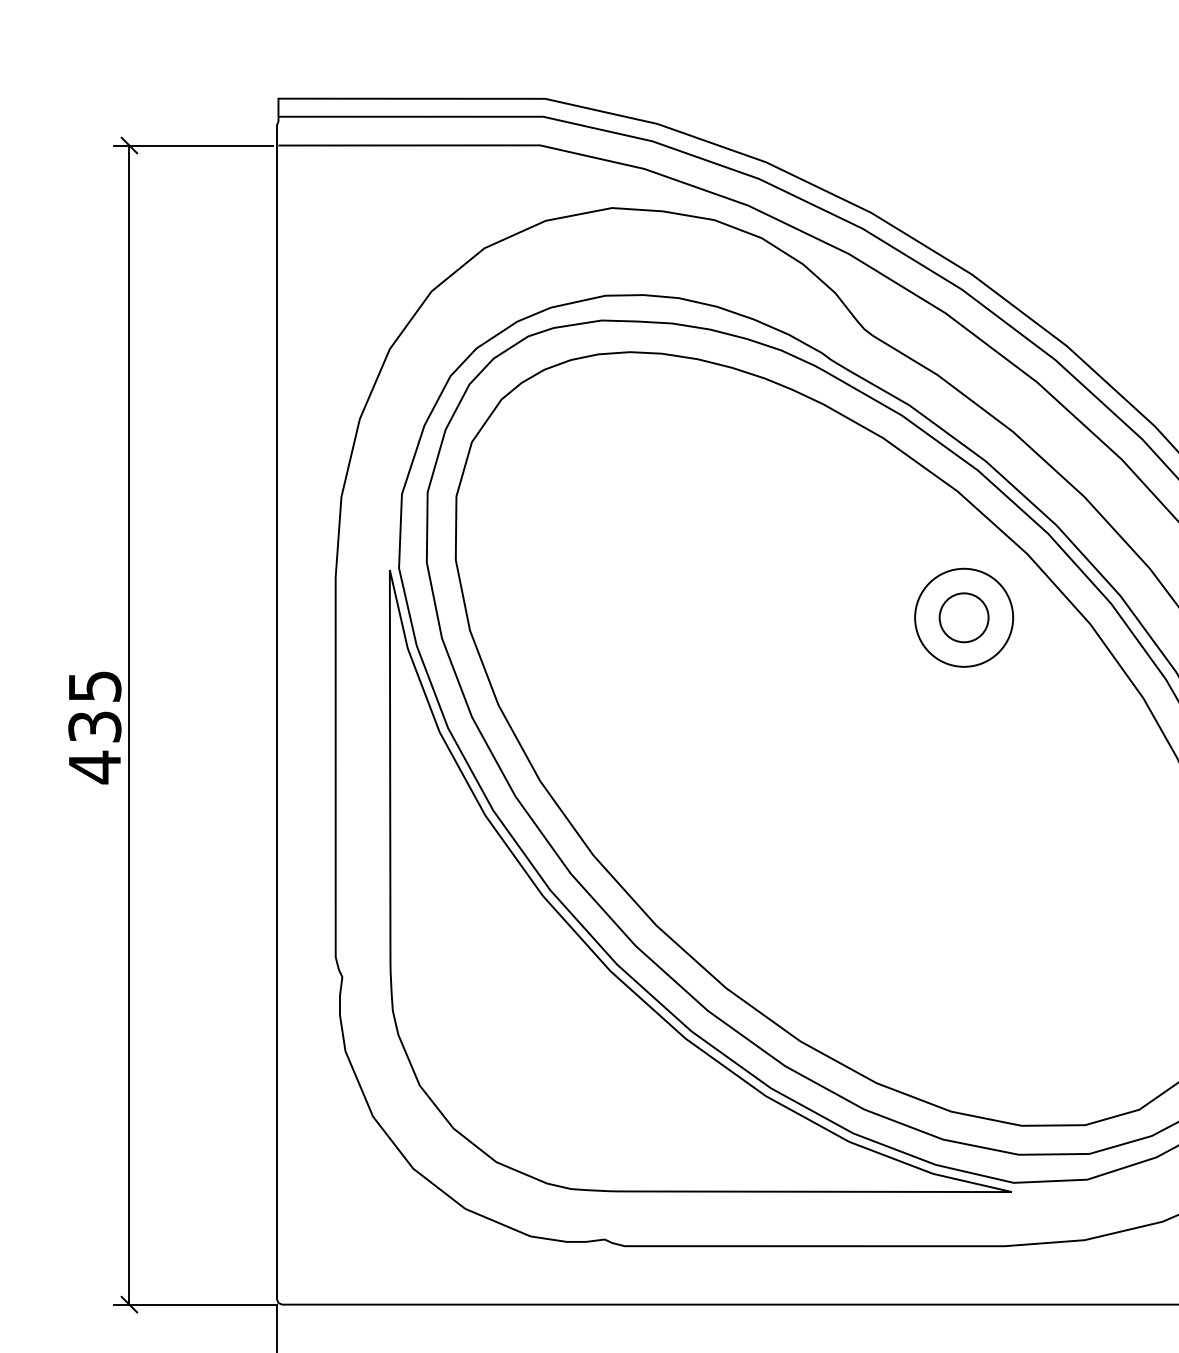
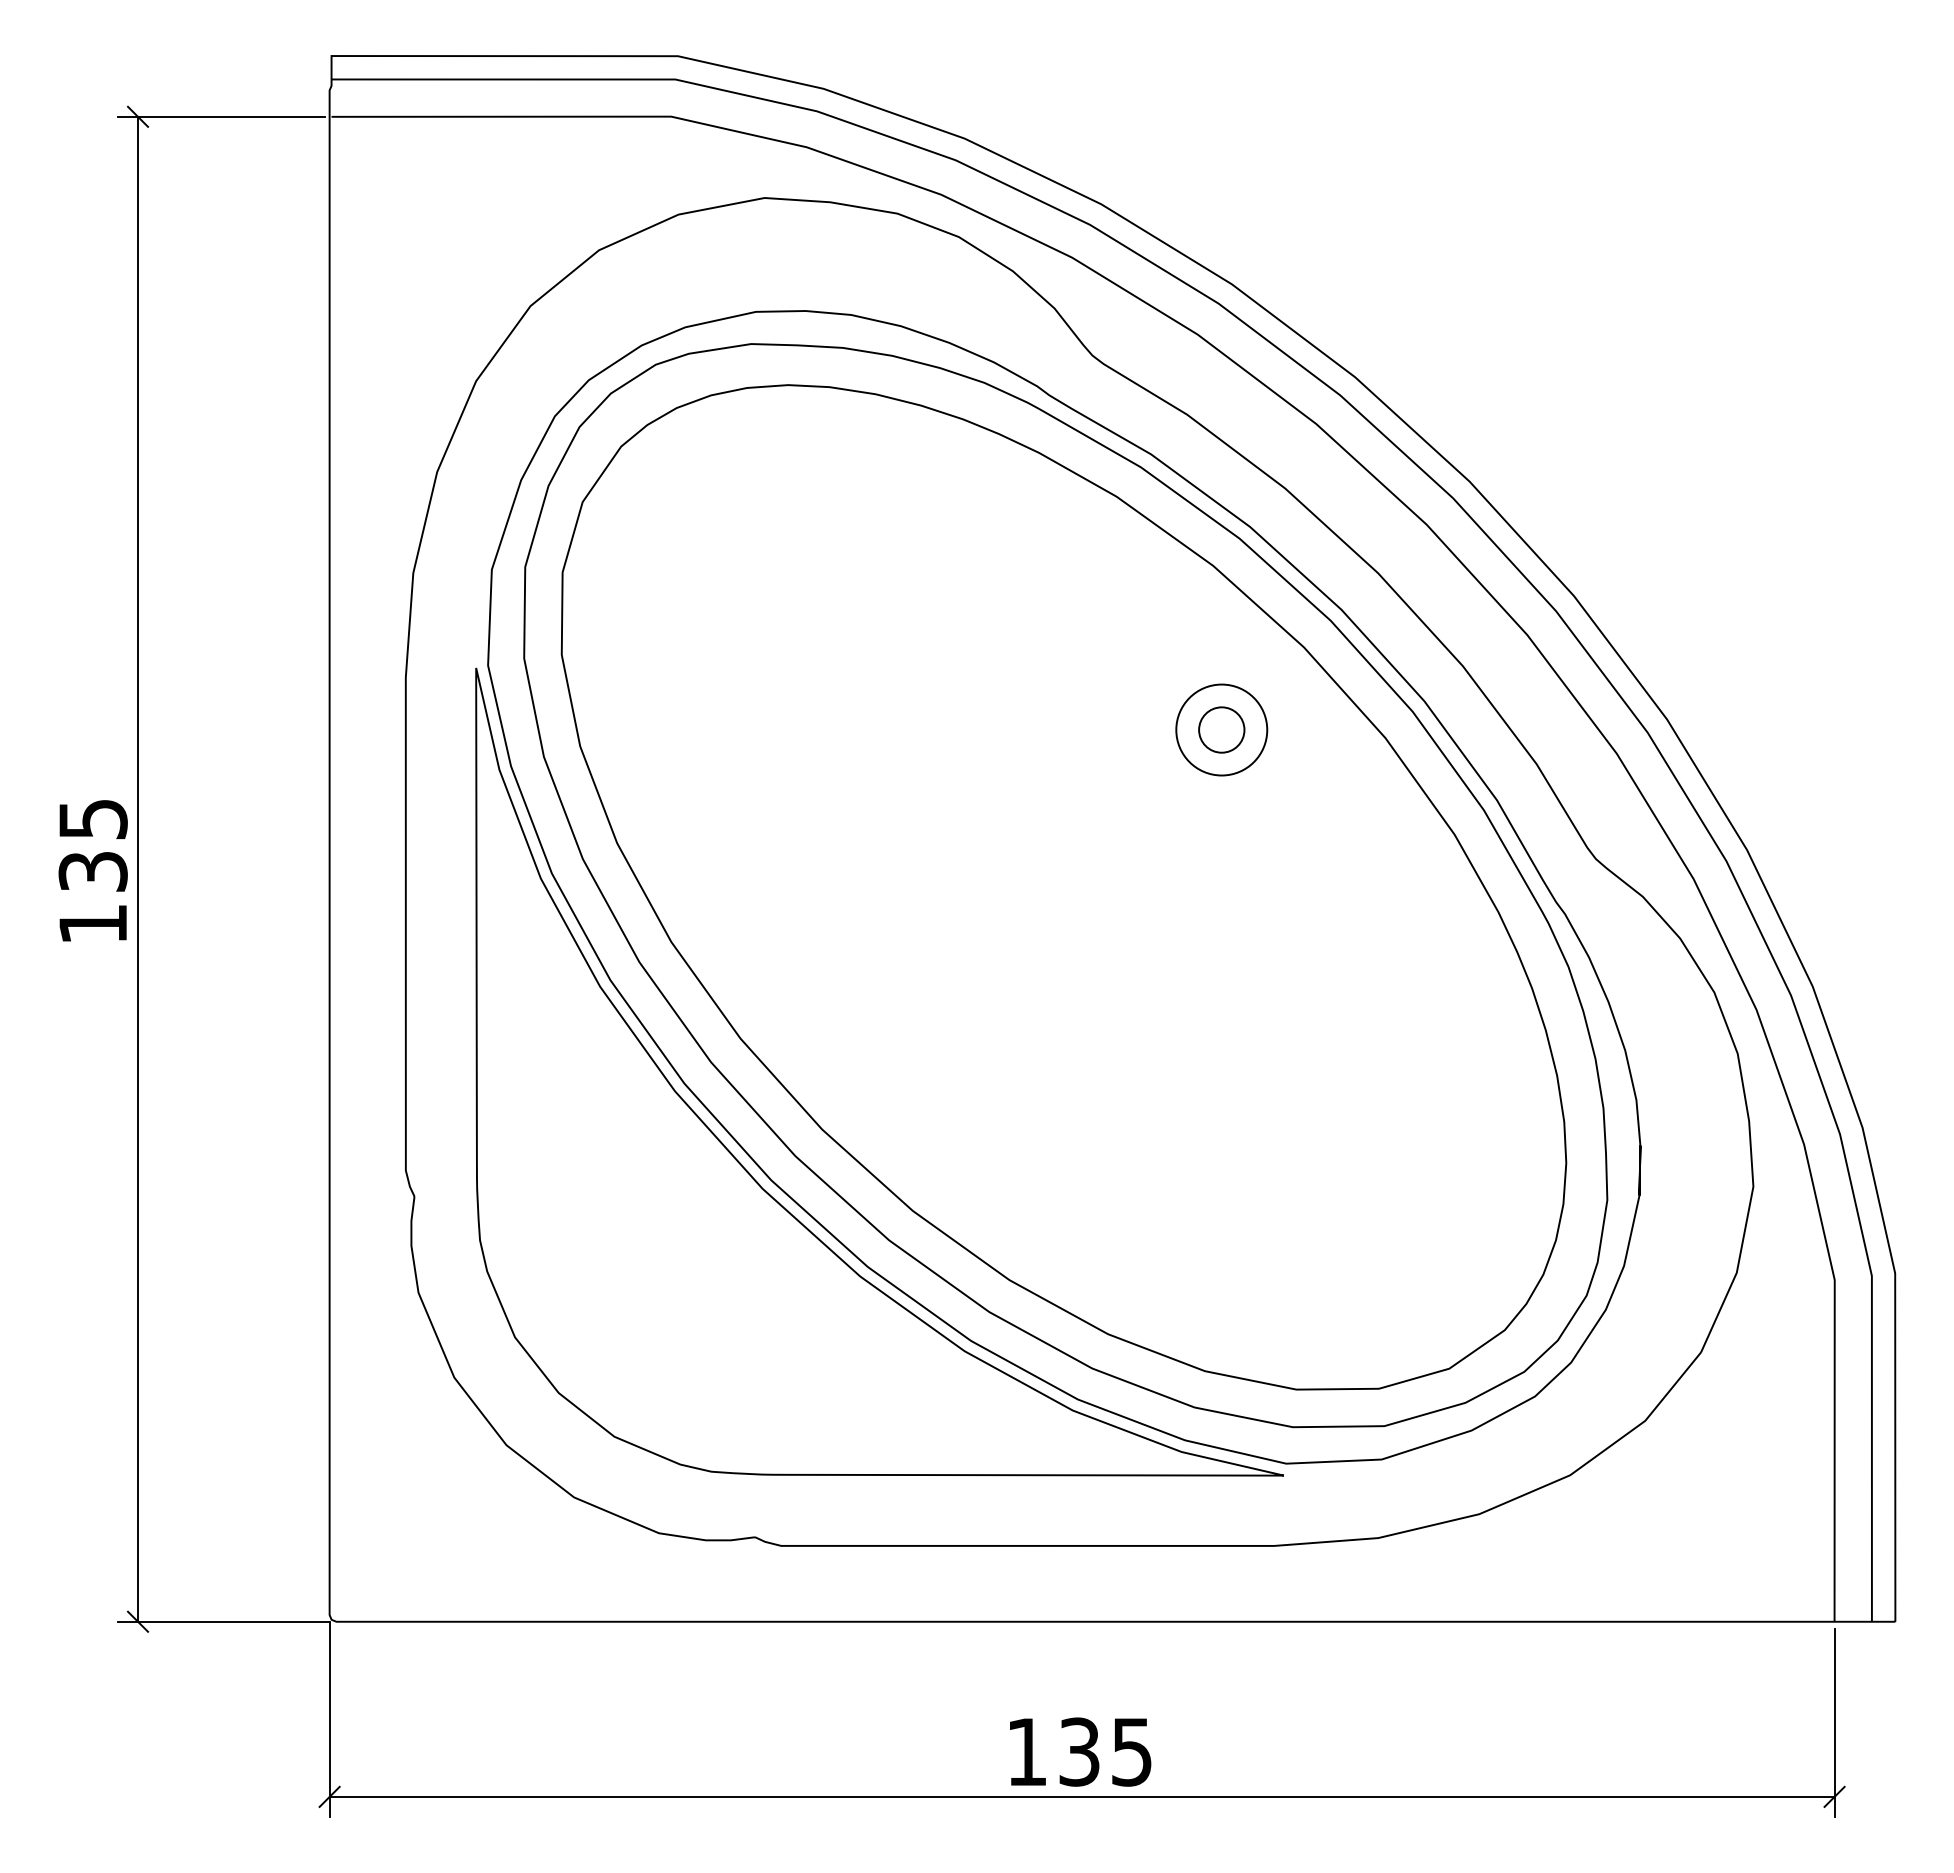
circle: (963, 617) -> (1221, 729), size x0.71
circle: (963, 617) -> (1221, 729), size x0.71
text: (94, 767) -> (92, 924), 435 -> 135

